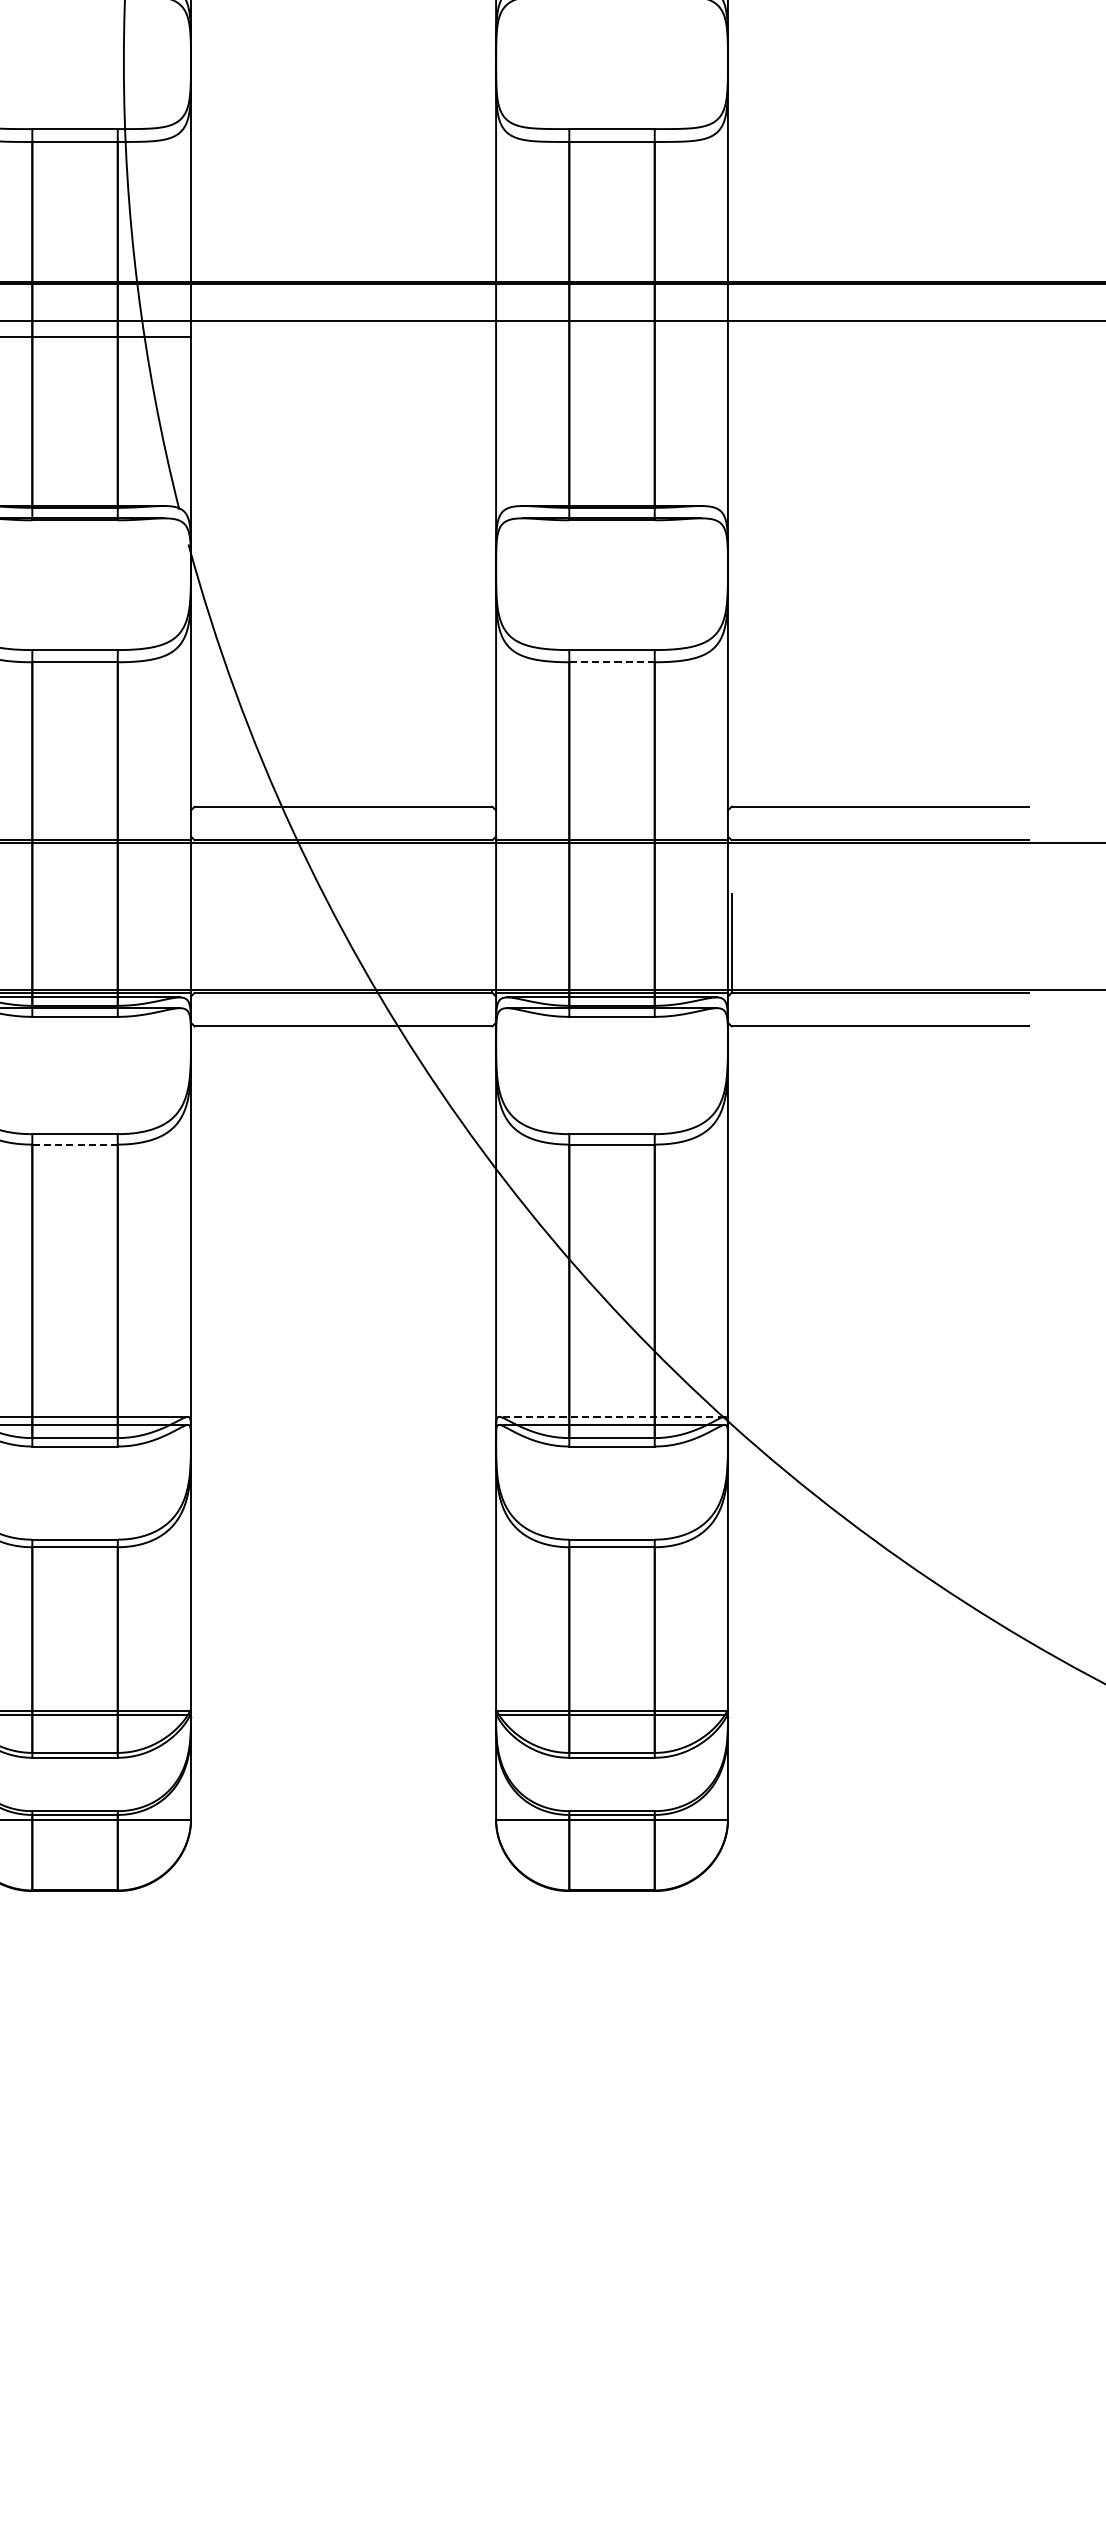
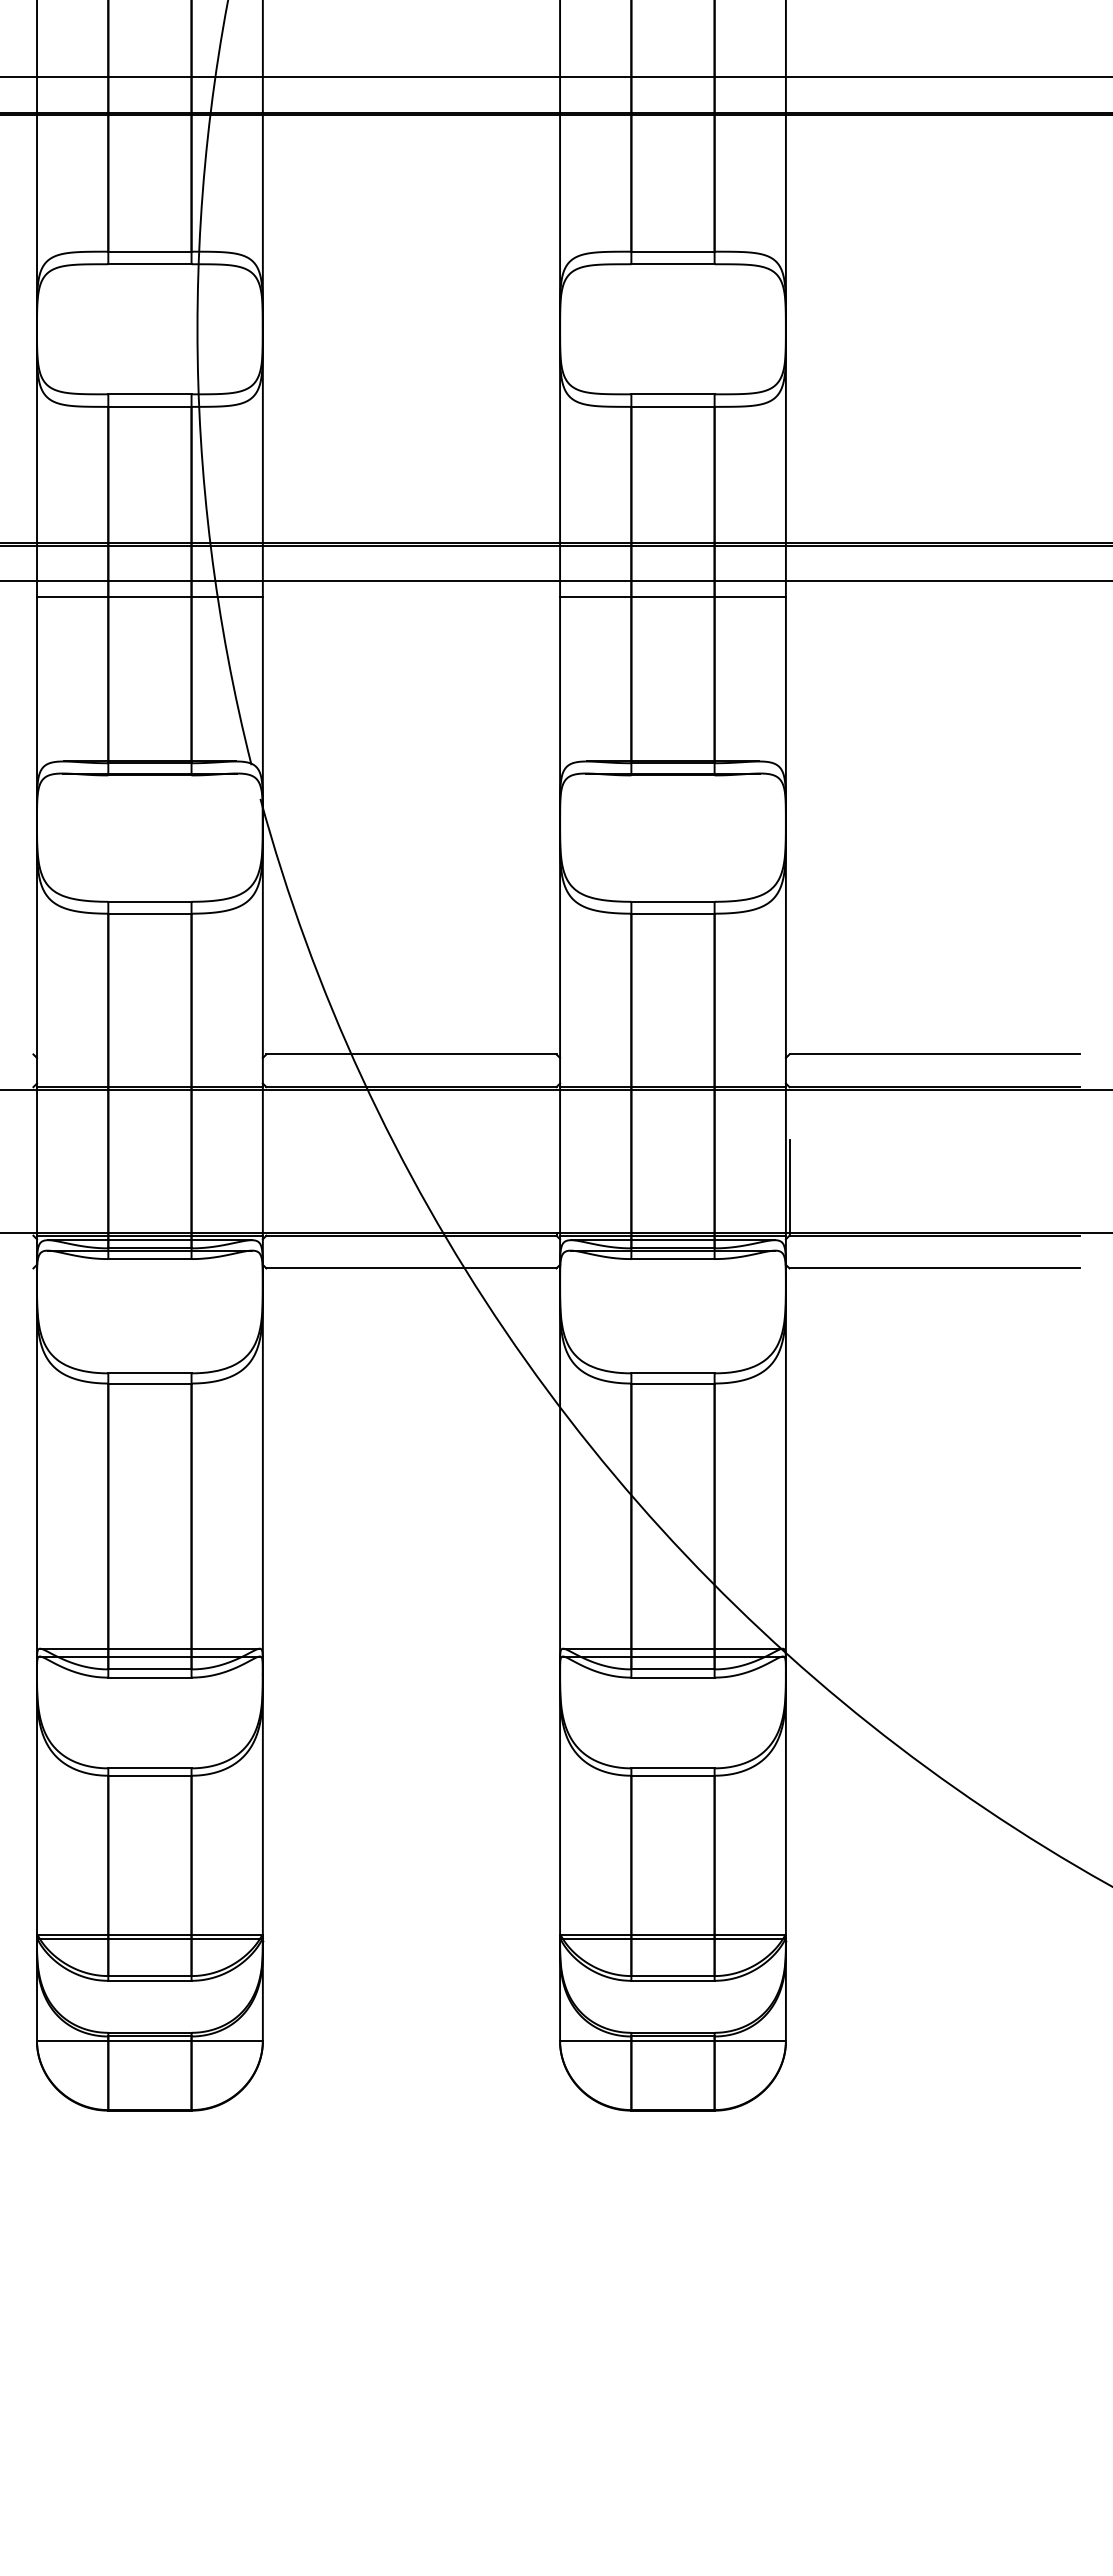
line: (611, 336) -> (672, 596), added
line: (611, 662) -> (672, 913), dashed -> solid
line: (74, 1144) -> (149, 1383), dashed -> solid
line: (611, 1416) -> (672, 1648), dashed -> solid

